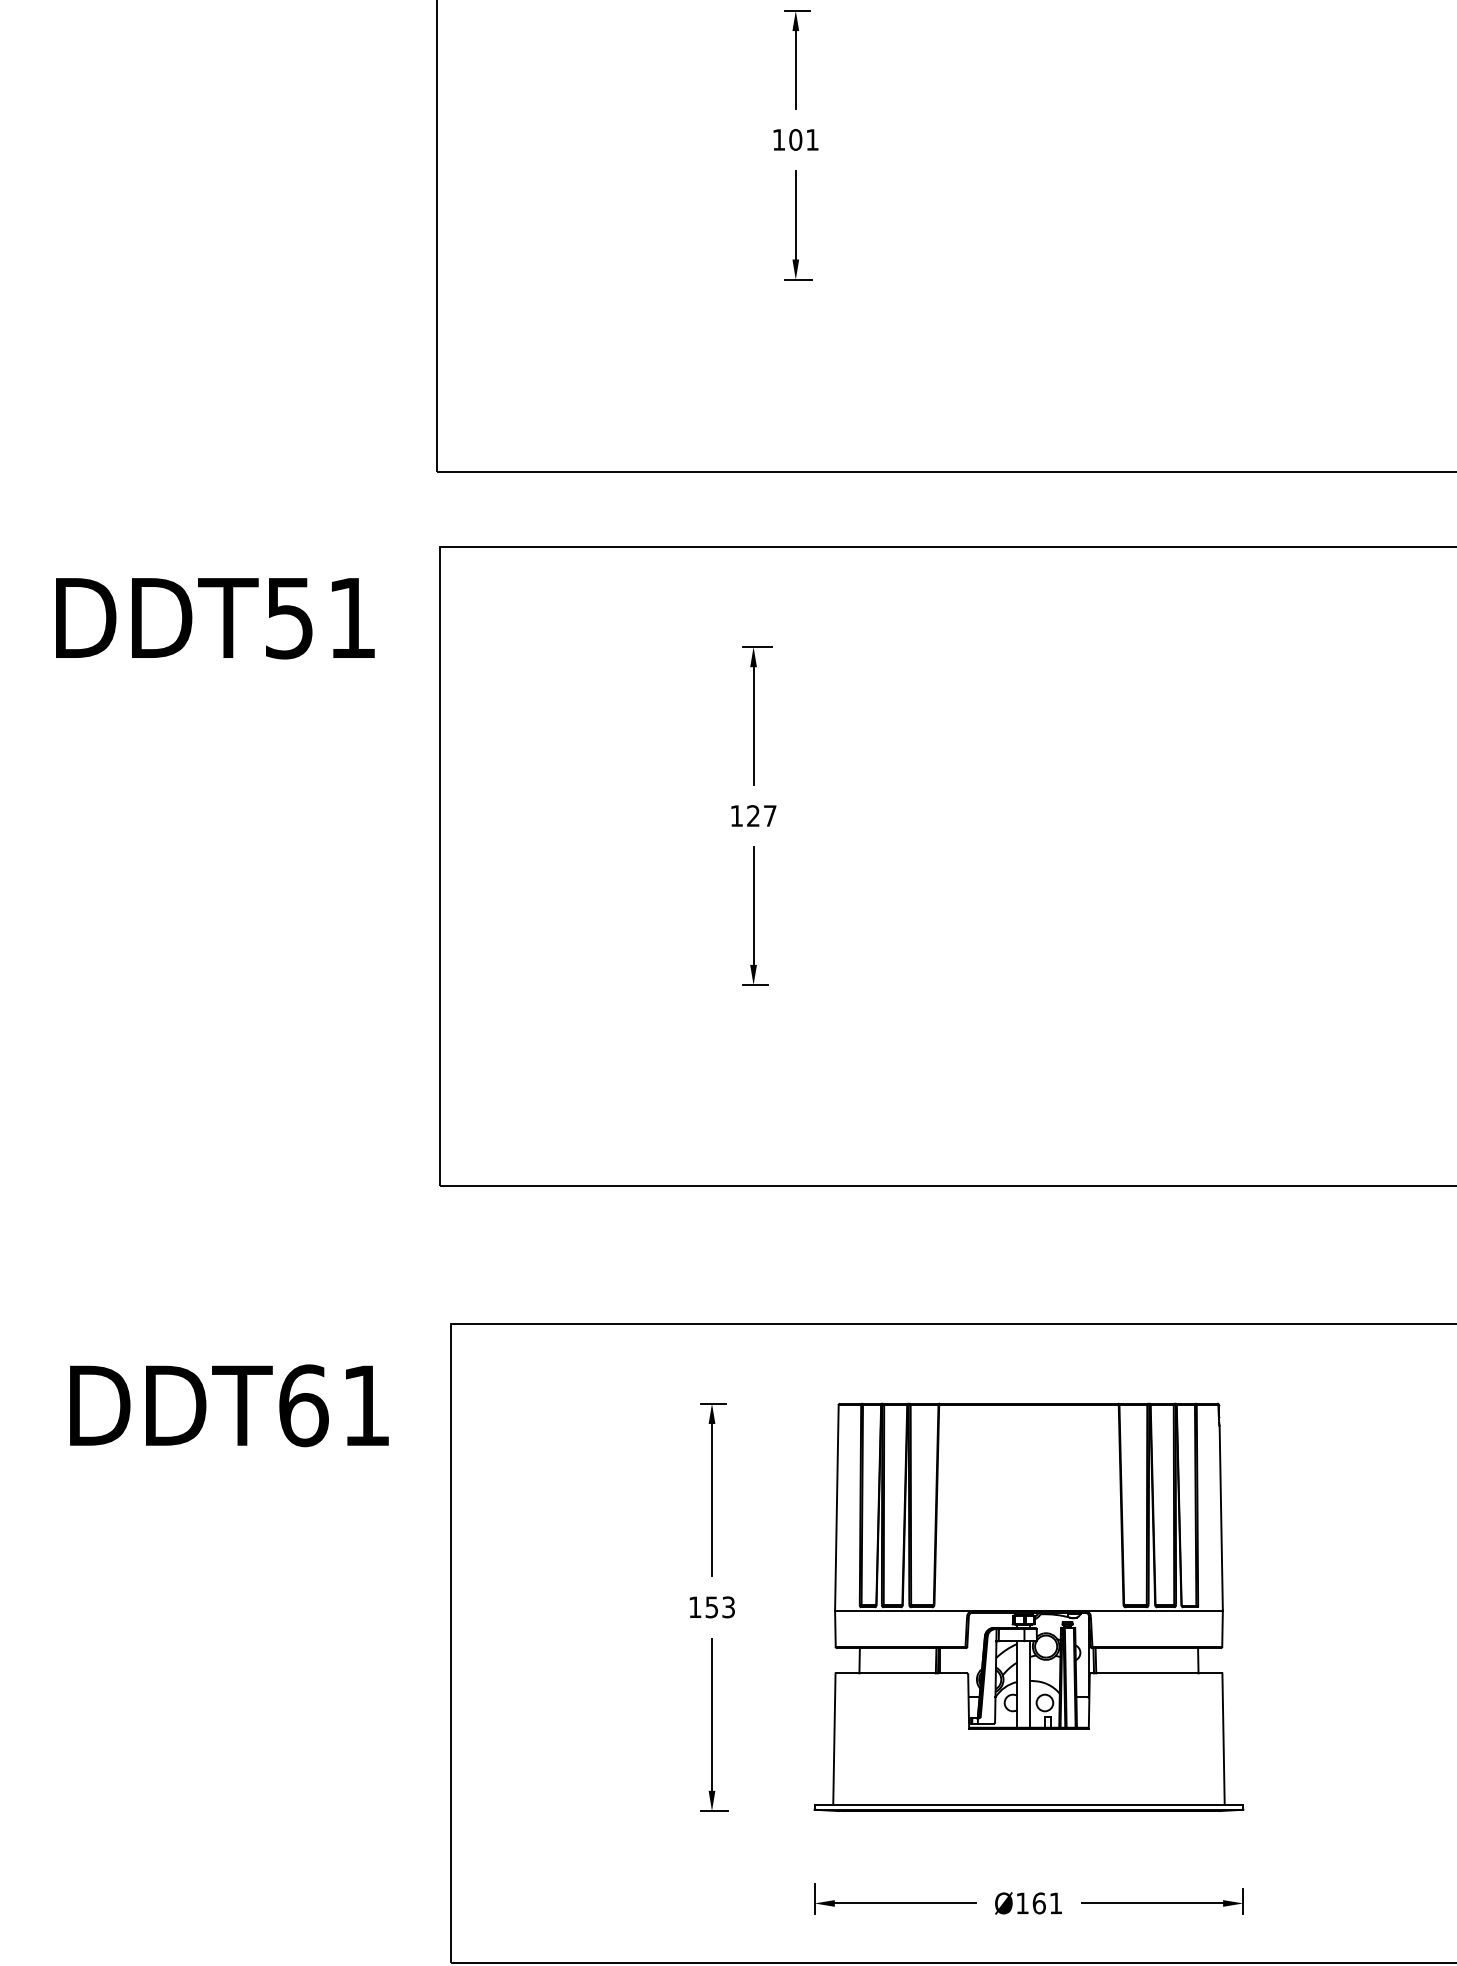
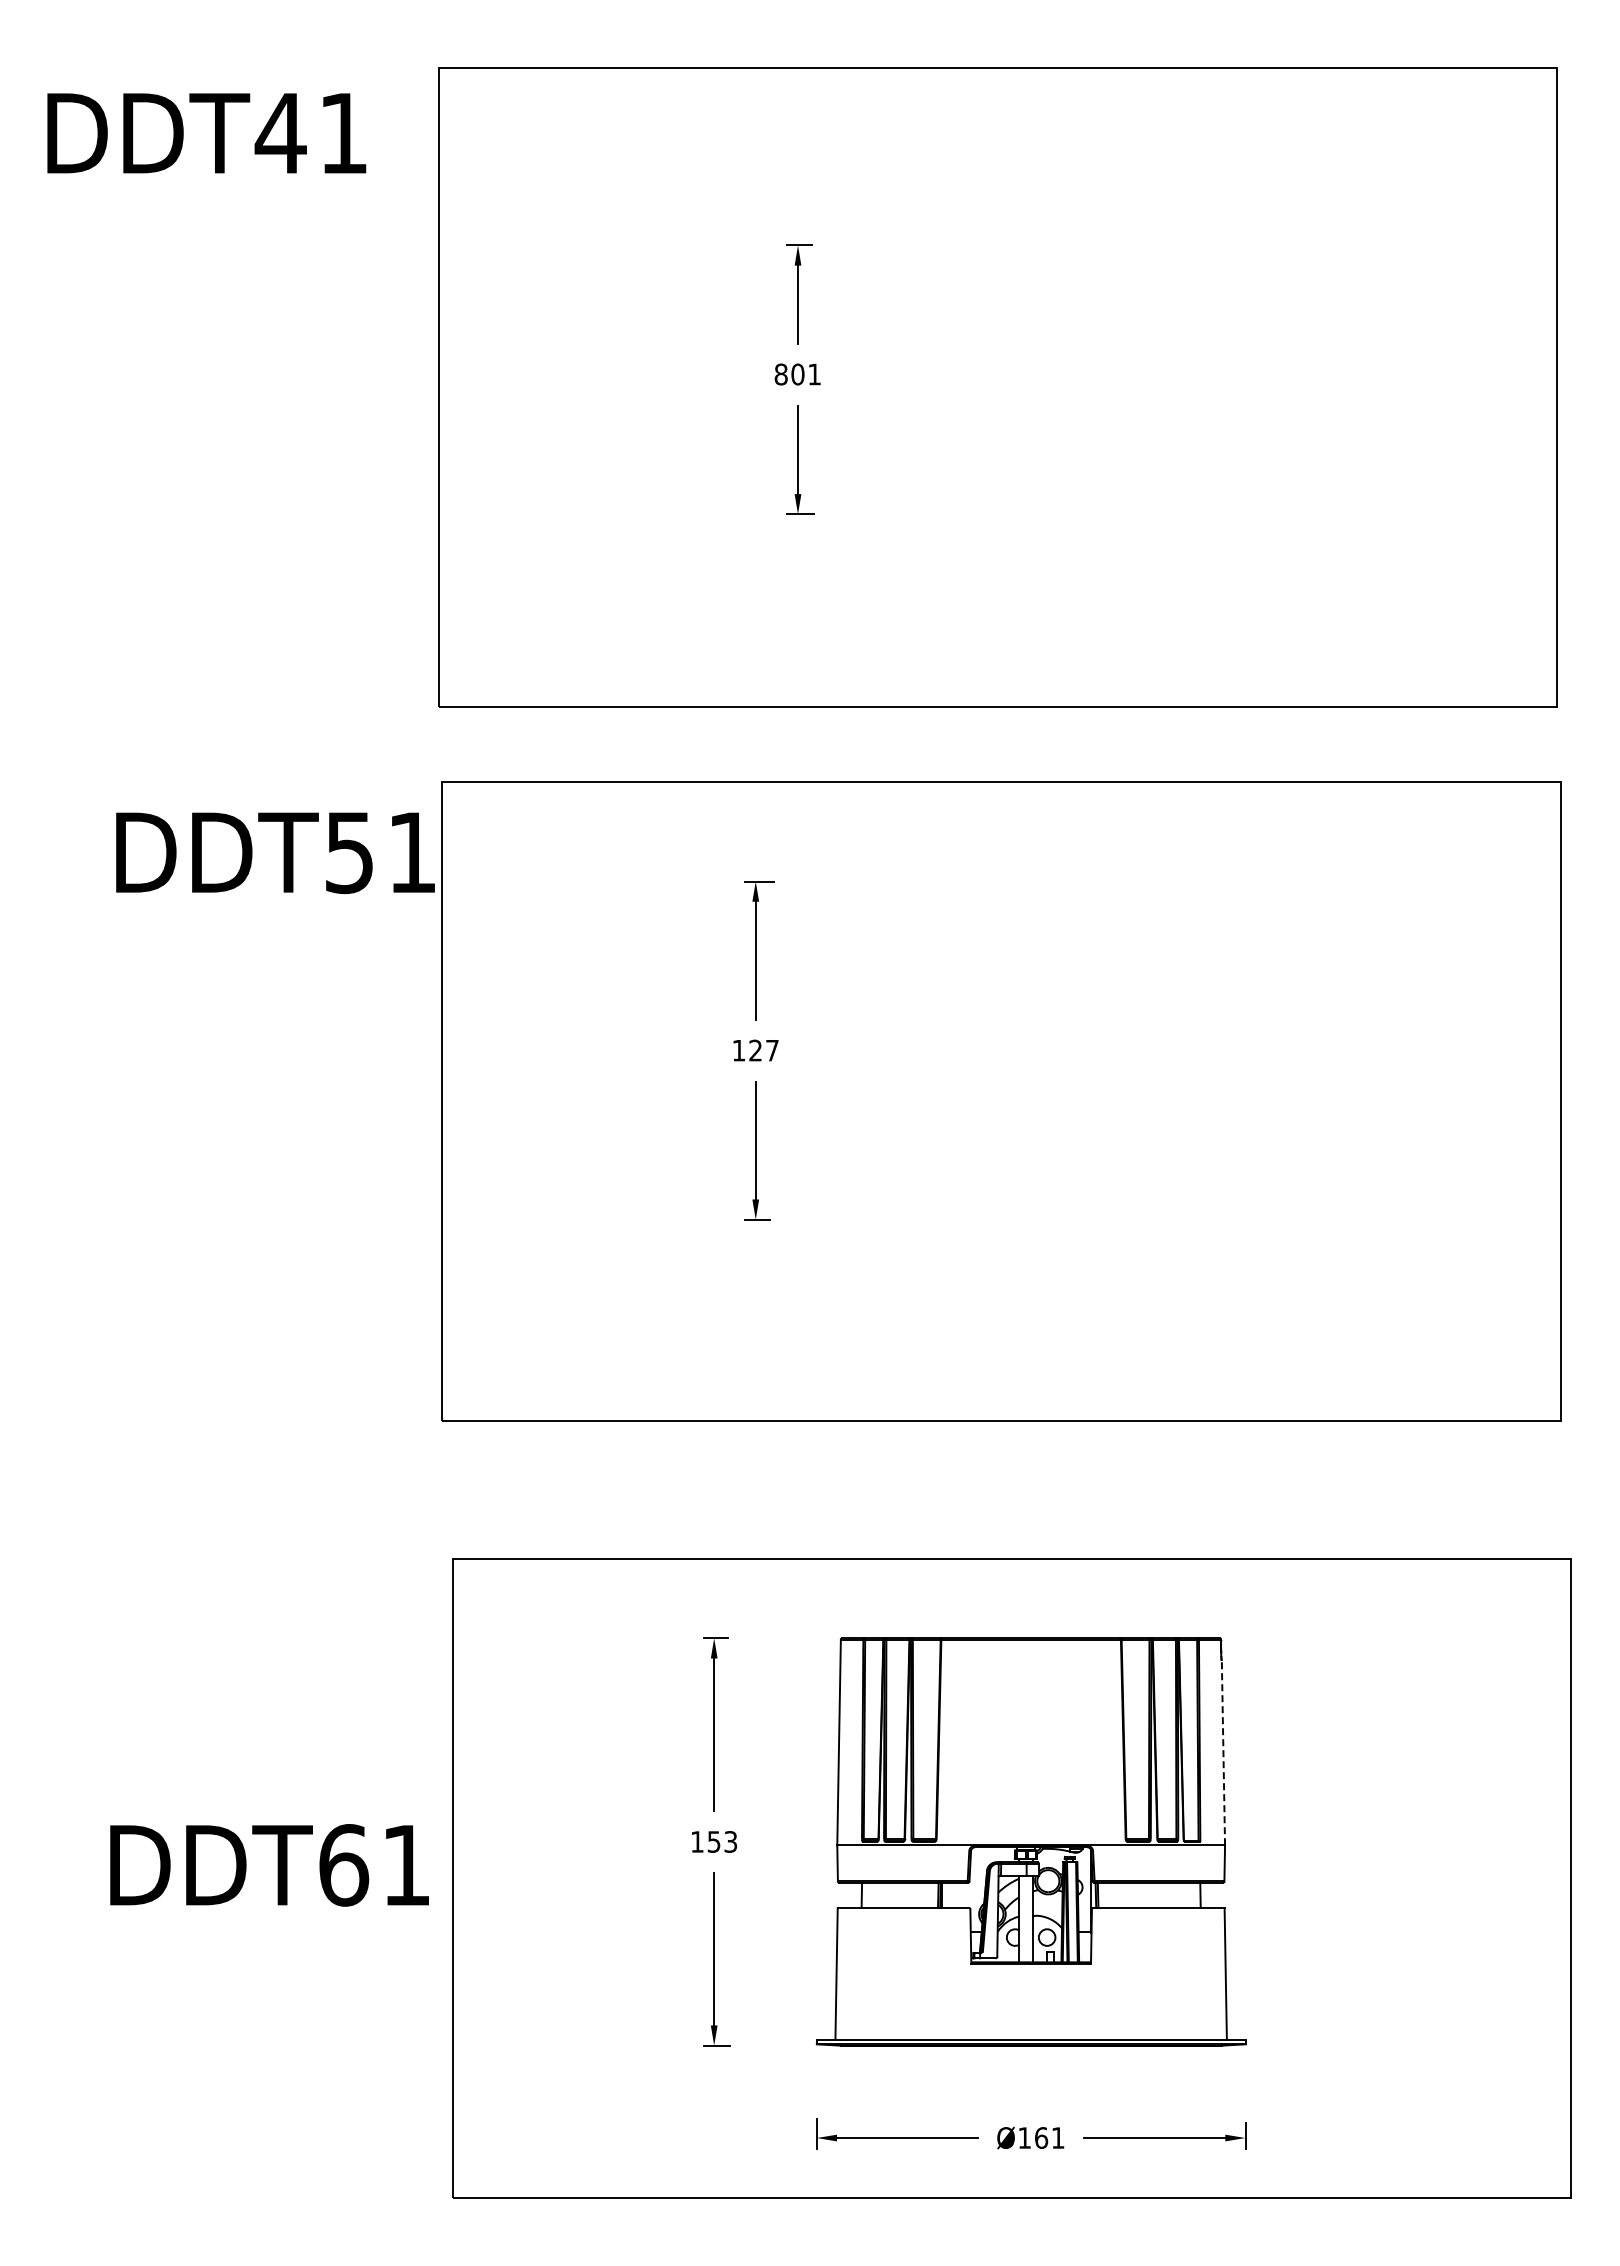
text: (778, 139) -> (780, 374), 101 -> 801
text: (215, 618) -> (275, 853), moved
text: (229, 1405) -> (269, 1865), moved
line: (1221, 1517) -> (1223, 1752), solid -> dashed

